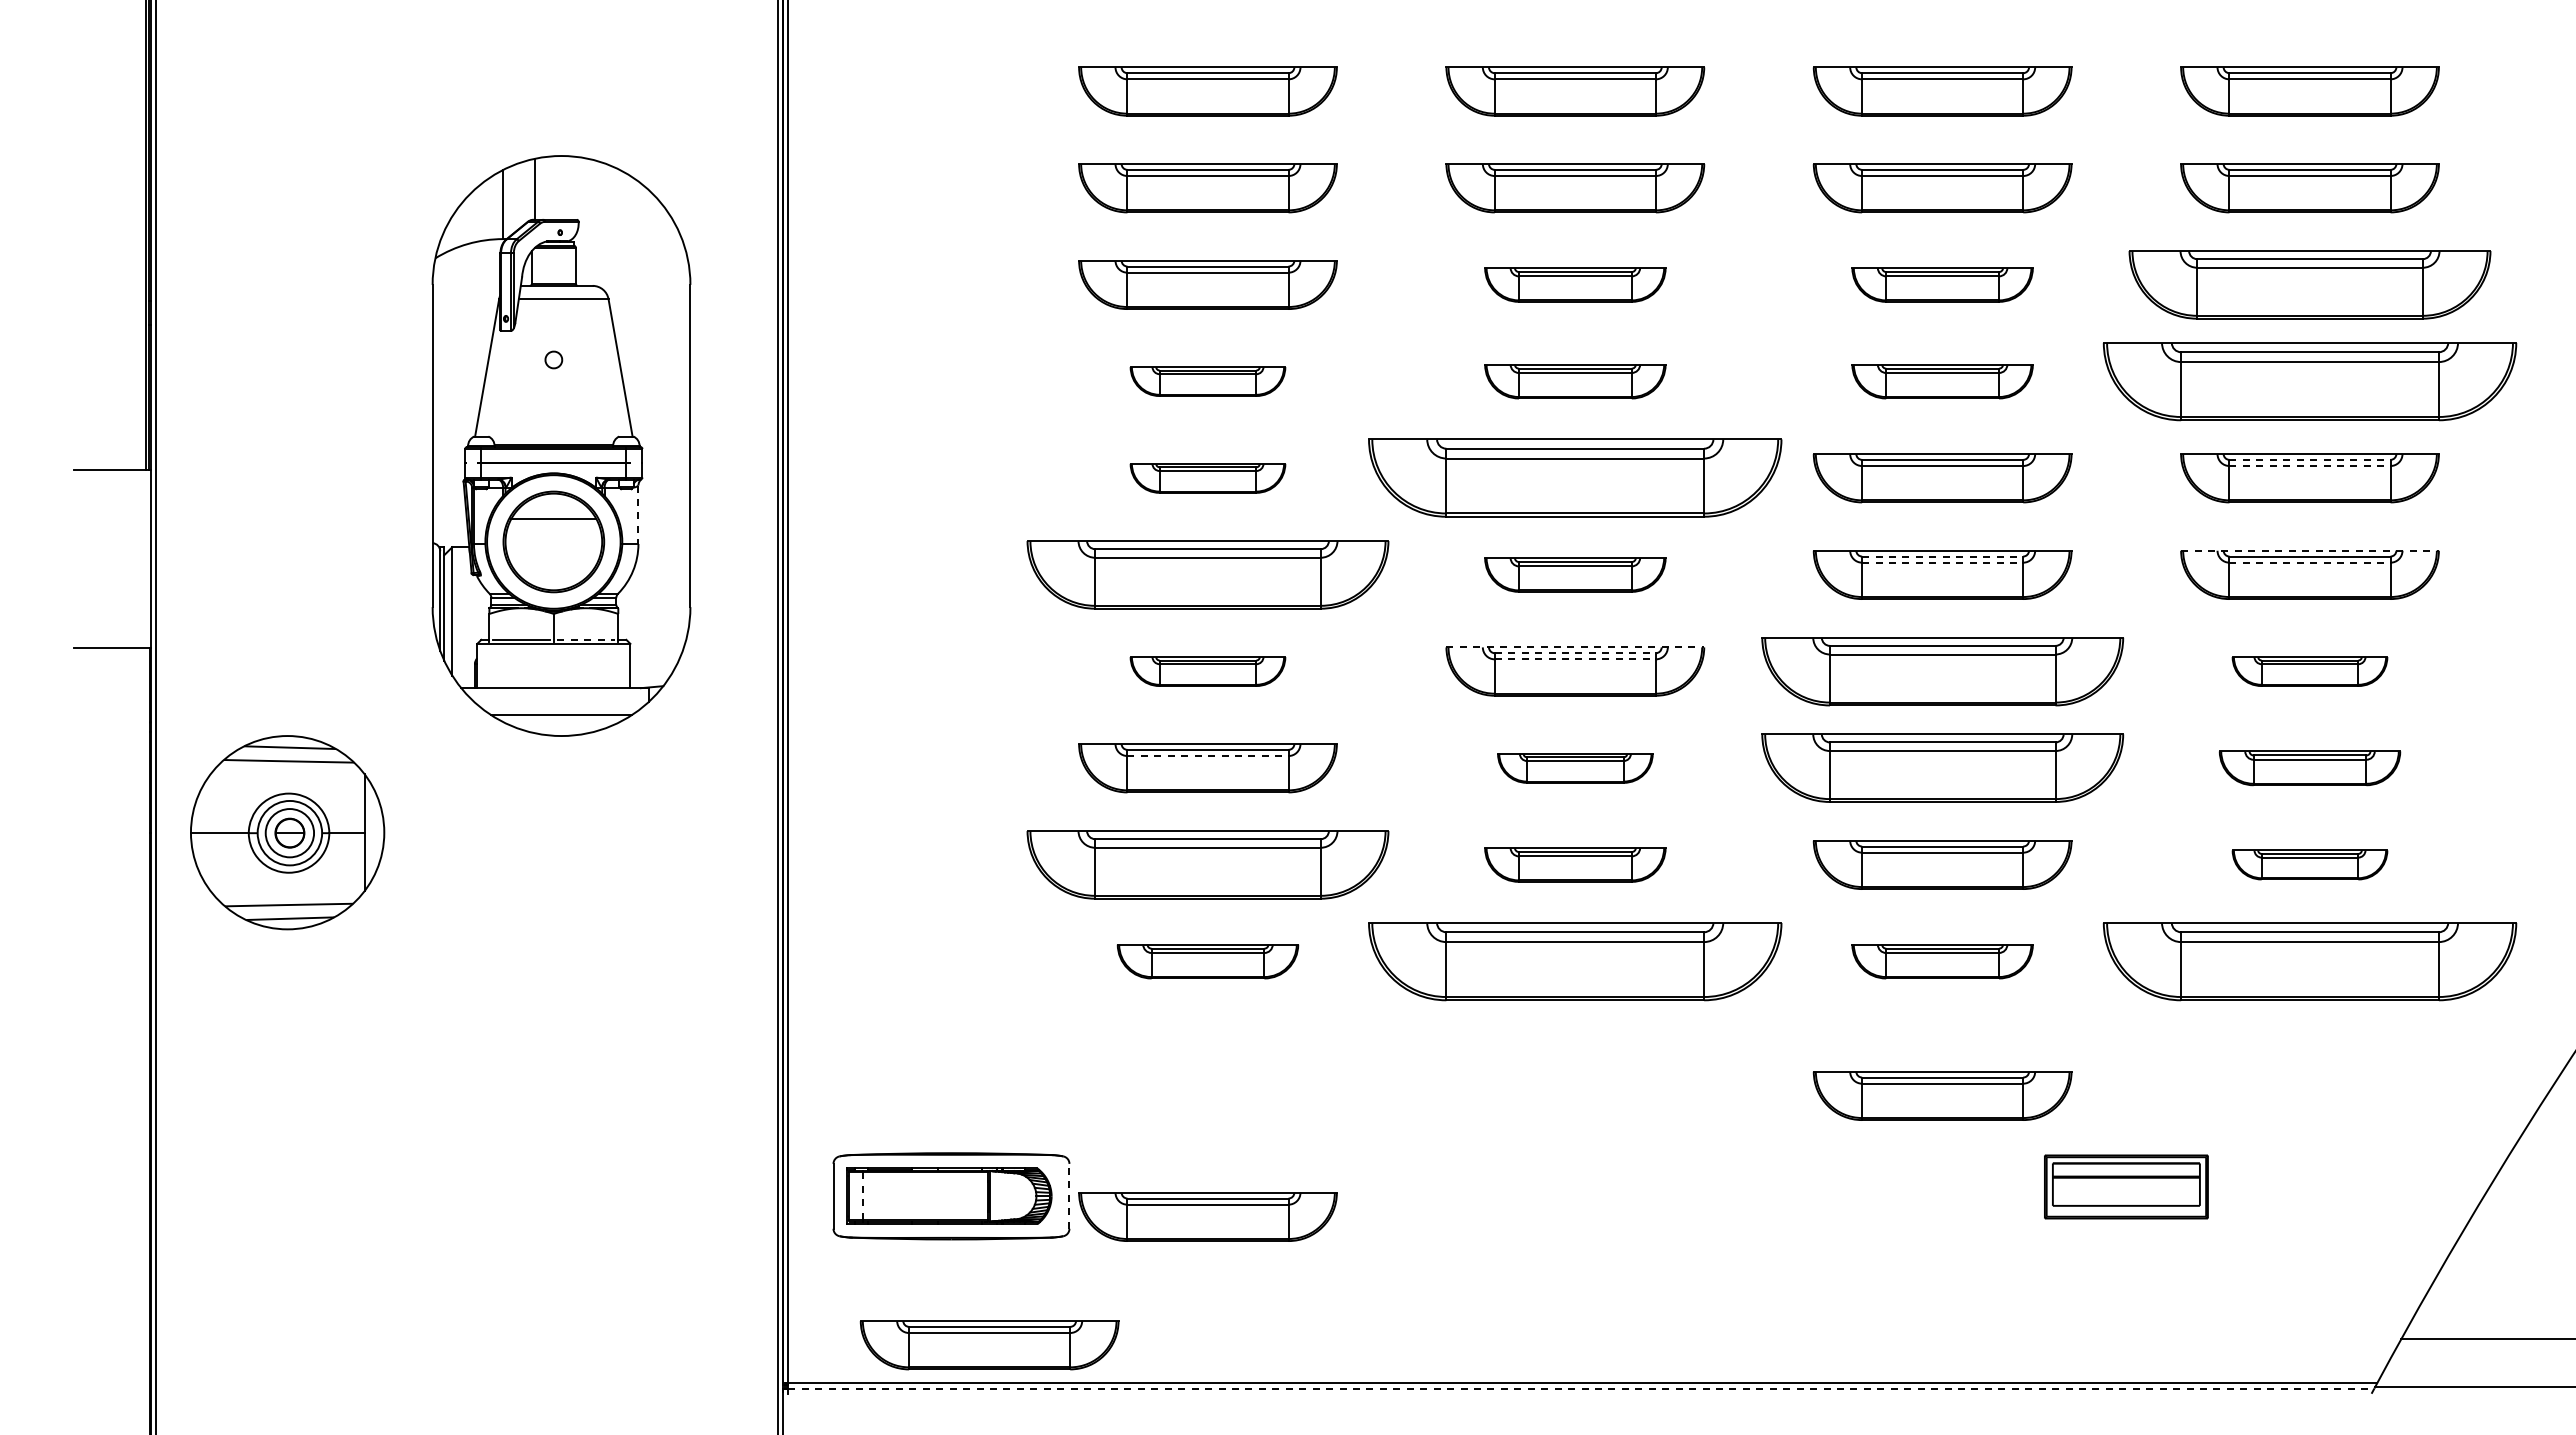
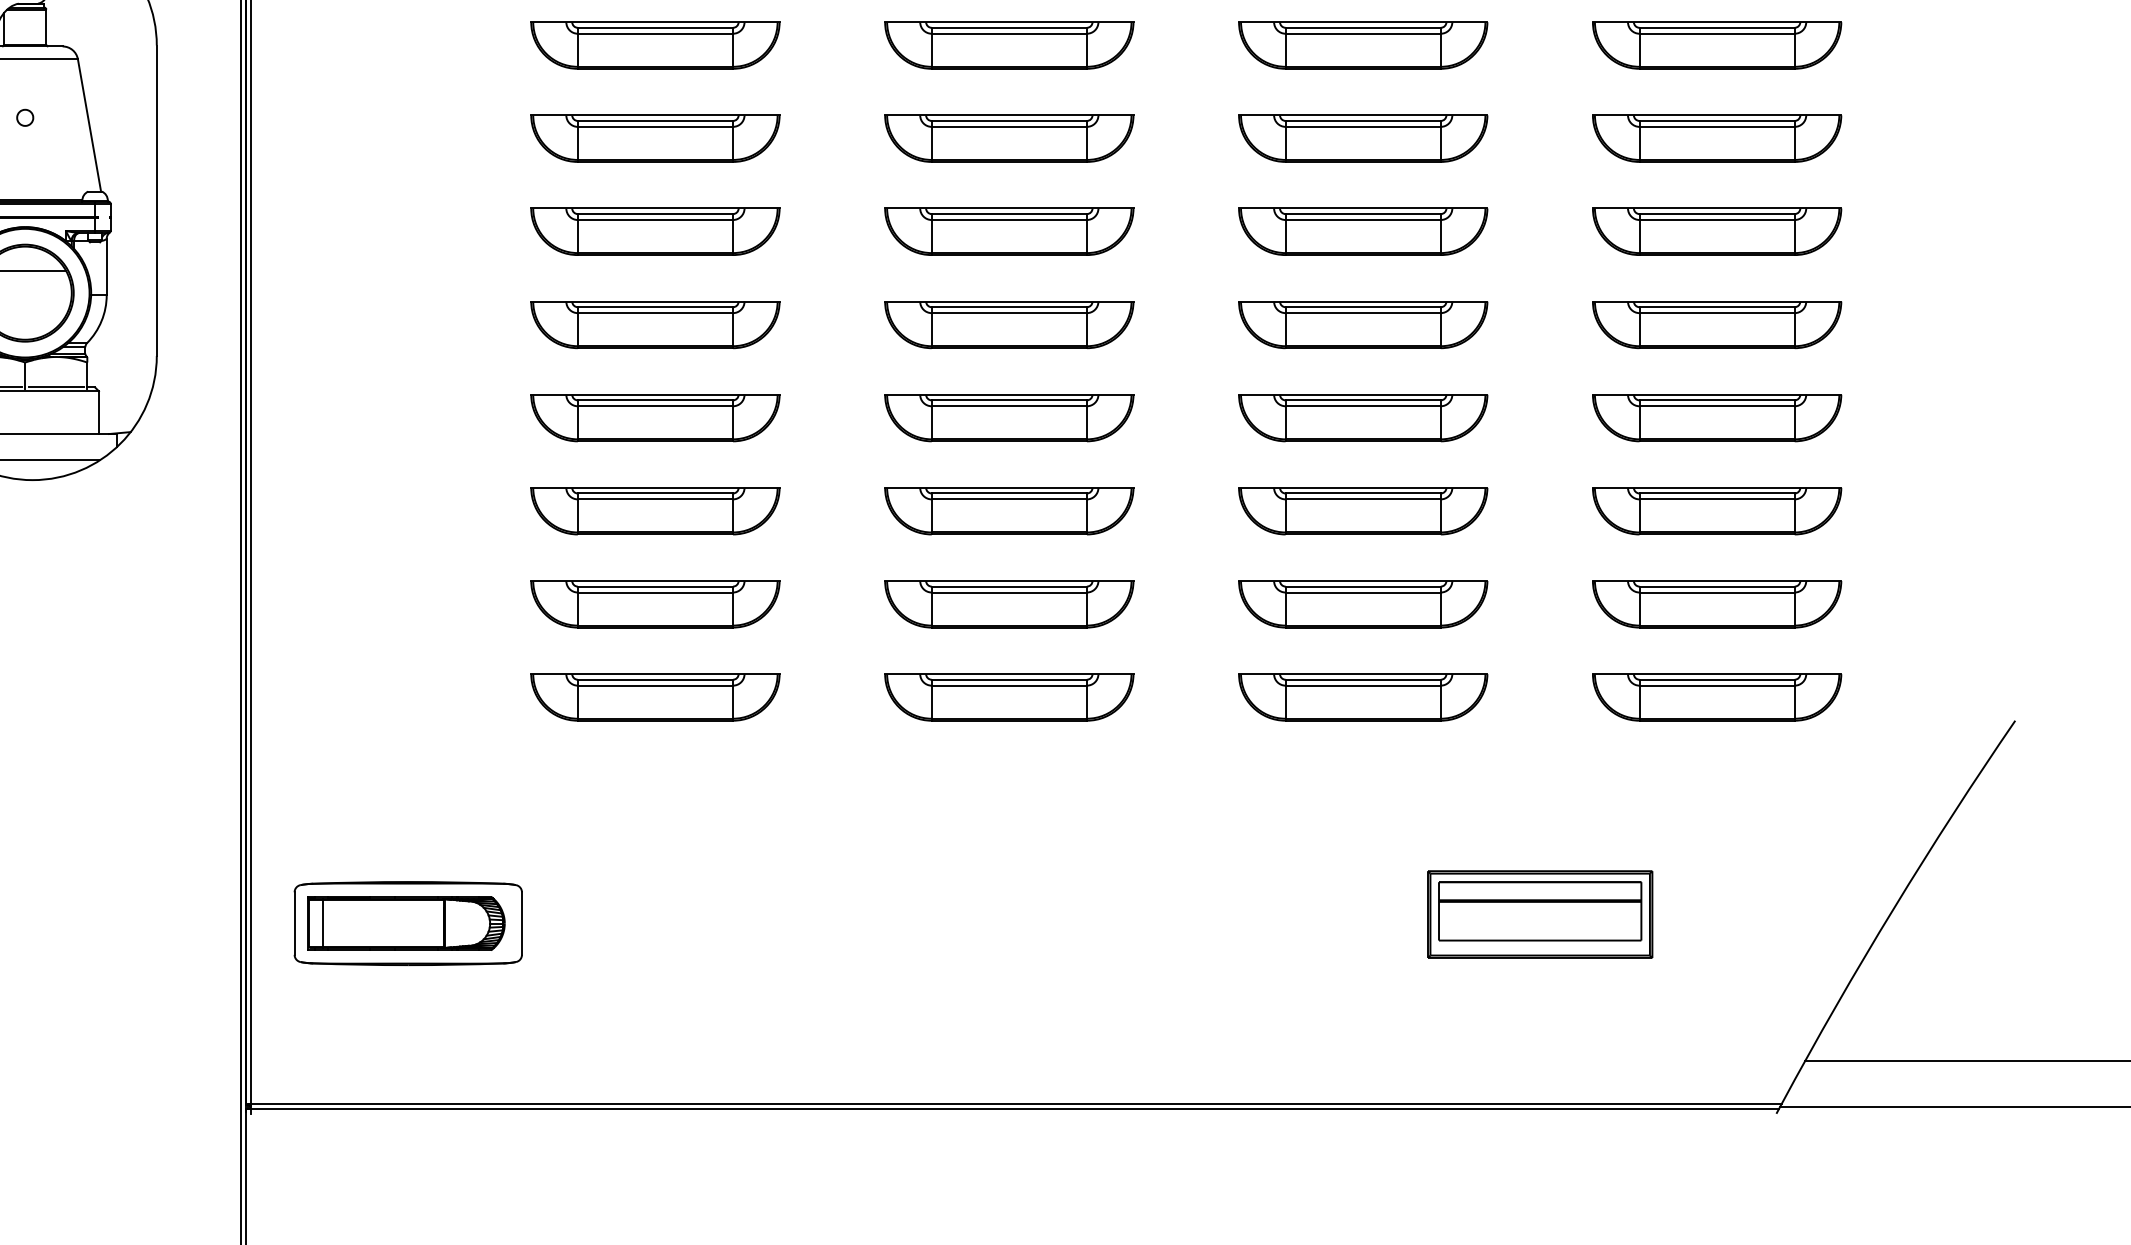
part: (1575, 284) -> (1009, 45), size x1.43
part: (1942, 284) -> (1363, 45), size x1.43
part: (2309, 284) -> (1716, 45), size x0.71
part: (1207, 381) -> (654, 138), size x1.67
part: (1575, 381) -> (1009, 138), size x1.43
part: (1942, 381) -> (1363, 138), size x1.43
part: (2309, 381) -> (1716, 138), size x0.62
line: (2310, 459) -> (1717, 213), dashed -> solid
line: (2310, 466) -> (1717, 220), dashed -> solid
part: (1207, 478) -> (654, 232), size x1.67
part: (1575, 478) -> (1009, 232), size x0.62
line: (638, 515) -> (106, 267), dashed -> solid
line: (2310, 550) -> (1717, 301), dashed -> solid
line: (1942, 556) -> (1363, 307), dashed -> solid
line: (1942, 562) -> (1363, 312), dashed -> solid
line: (2310, 562) -> (1717, 312), dashed -> solid
part: (1207, 574) -> (654, 324), size x0.71
part: (1575, 574) -> (1009, 324), size x1.43
line: (586, 639) -> (56, 387), dashed -> solid
line: (1575, 647) -> (1009, 394), dashed -> solid
line: (1575, 653) -> (1009, 400), dashed -> solid
line: (1575, 659) -> (1009, 406), dashed -> solid
part: (1207, 671) -> (654, 417), size x1.67
part: (1942, 671) -> (1363, 417), size x0.71
part: (2309, 671) -> (1716, 417), size x1.67
line: (1208, 756) -> (655, 499), dashed -> solid
part: (1575, 768) -> (1009, 511), size x1.67
part: (1942, 768) -> (1363, 511), size x0.71
part: (2309, 768) -> (1716, 511), size x1.43
part: (1207, 864) -> (654, 603), size x0.71
part: (1575, 864) -> (1009, 603), size x1.43
part: (2309, 864) -> (1716, 603), size x1.67
part: (1207, 961) -> (654, 697), size x1.43
part: (1575, 961) -> (1009, 697), size x0.62
part: (1942, 961) -> (1363, 697), size x1.43
part: (2309, 961) -> (1716, 697), size x0.62
part: (1942, 1095) -> (1363, 826), removed
part: (2126, 1186) -> (1540, 914), size x1.43
line: (1069, 1195) -> (522, 922), dashed -> solid
line: (863, 1196) -> (323, 923), dashed -> solid
part: (1207, 1216) -> (654, 943), removed
part: (989, 1345) -> (444, 1067), removed
line: (1581, 1388) -> (1015, 1108), dashed -> solid

